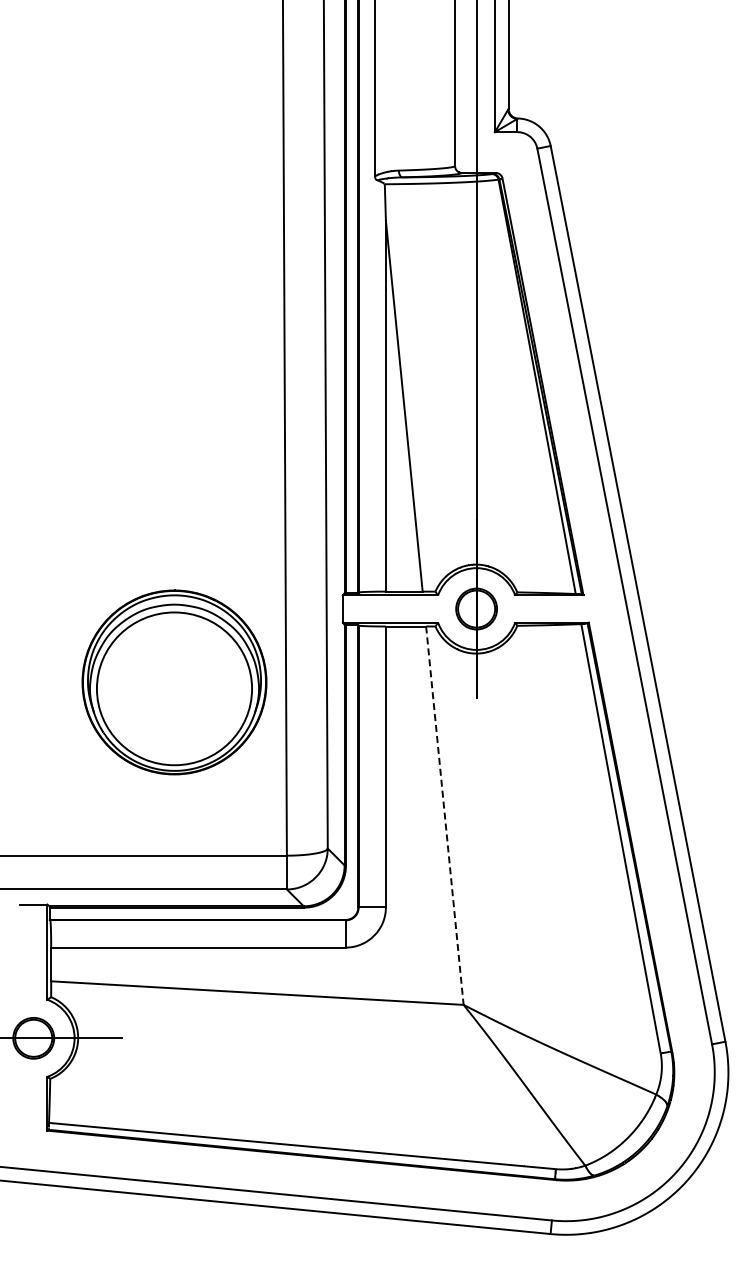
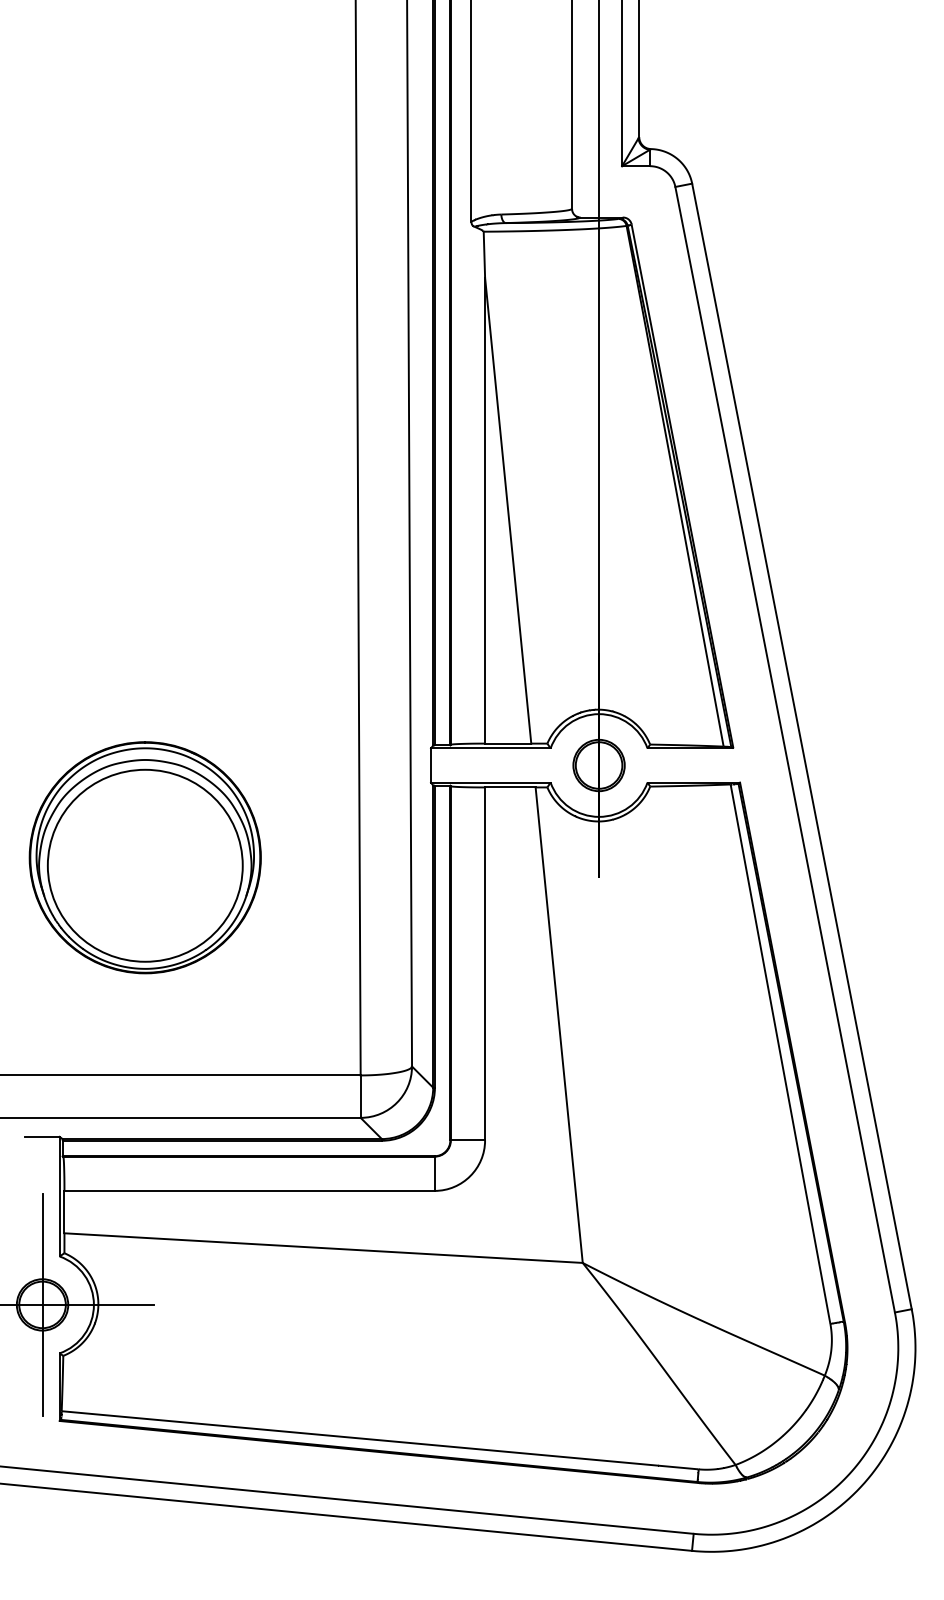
part: (174, 682) -> (145, 857), moved
line: (444, 816) -> (558, 1026), dashed -> solid
line: (33, 1037) -> (42, 1303), added

